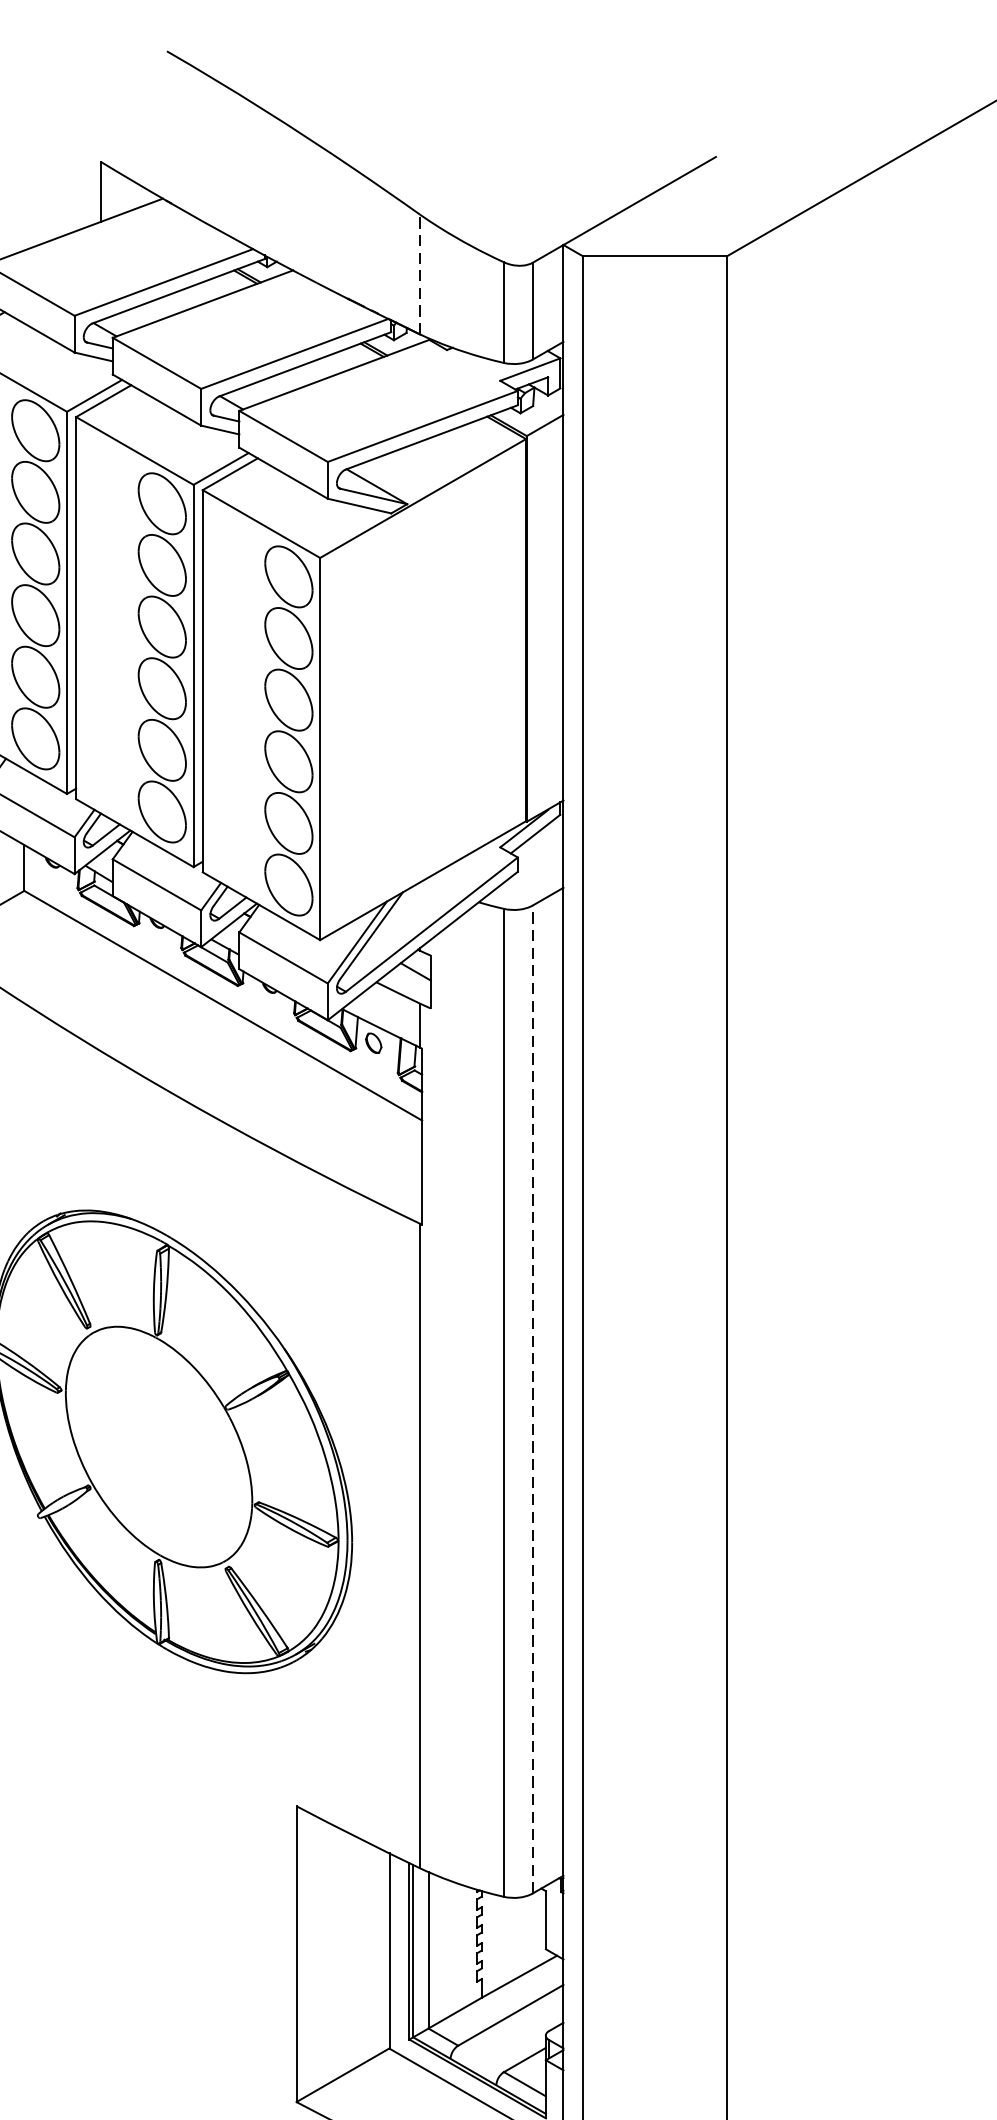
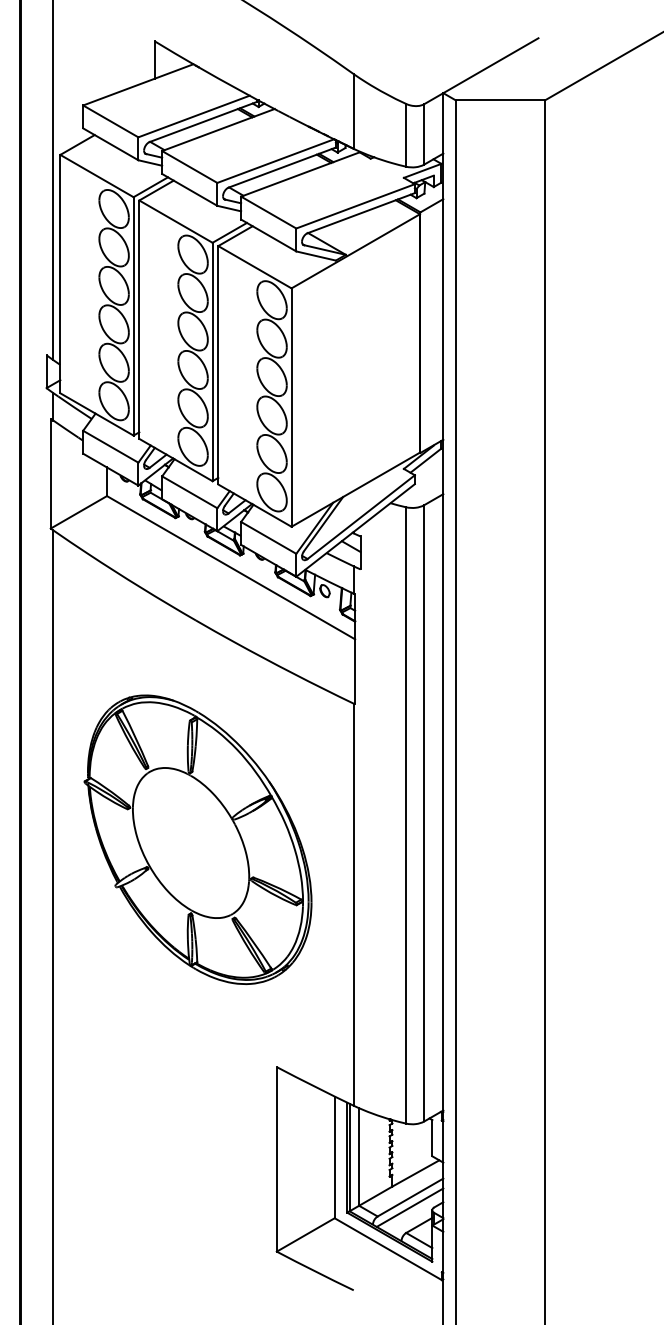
line: (419, 274) -> (353, 111), dashed -> solid
line: (533, 1398) -> (424, 812), dashed -> solid
line: (509, 2031) -> (409, 1207), added

